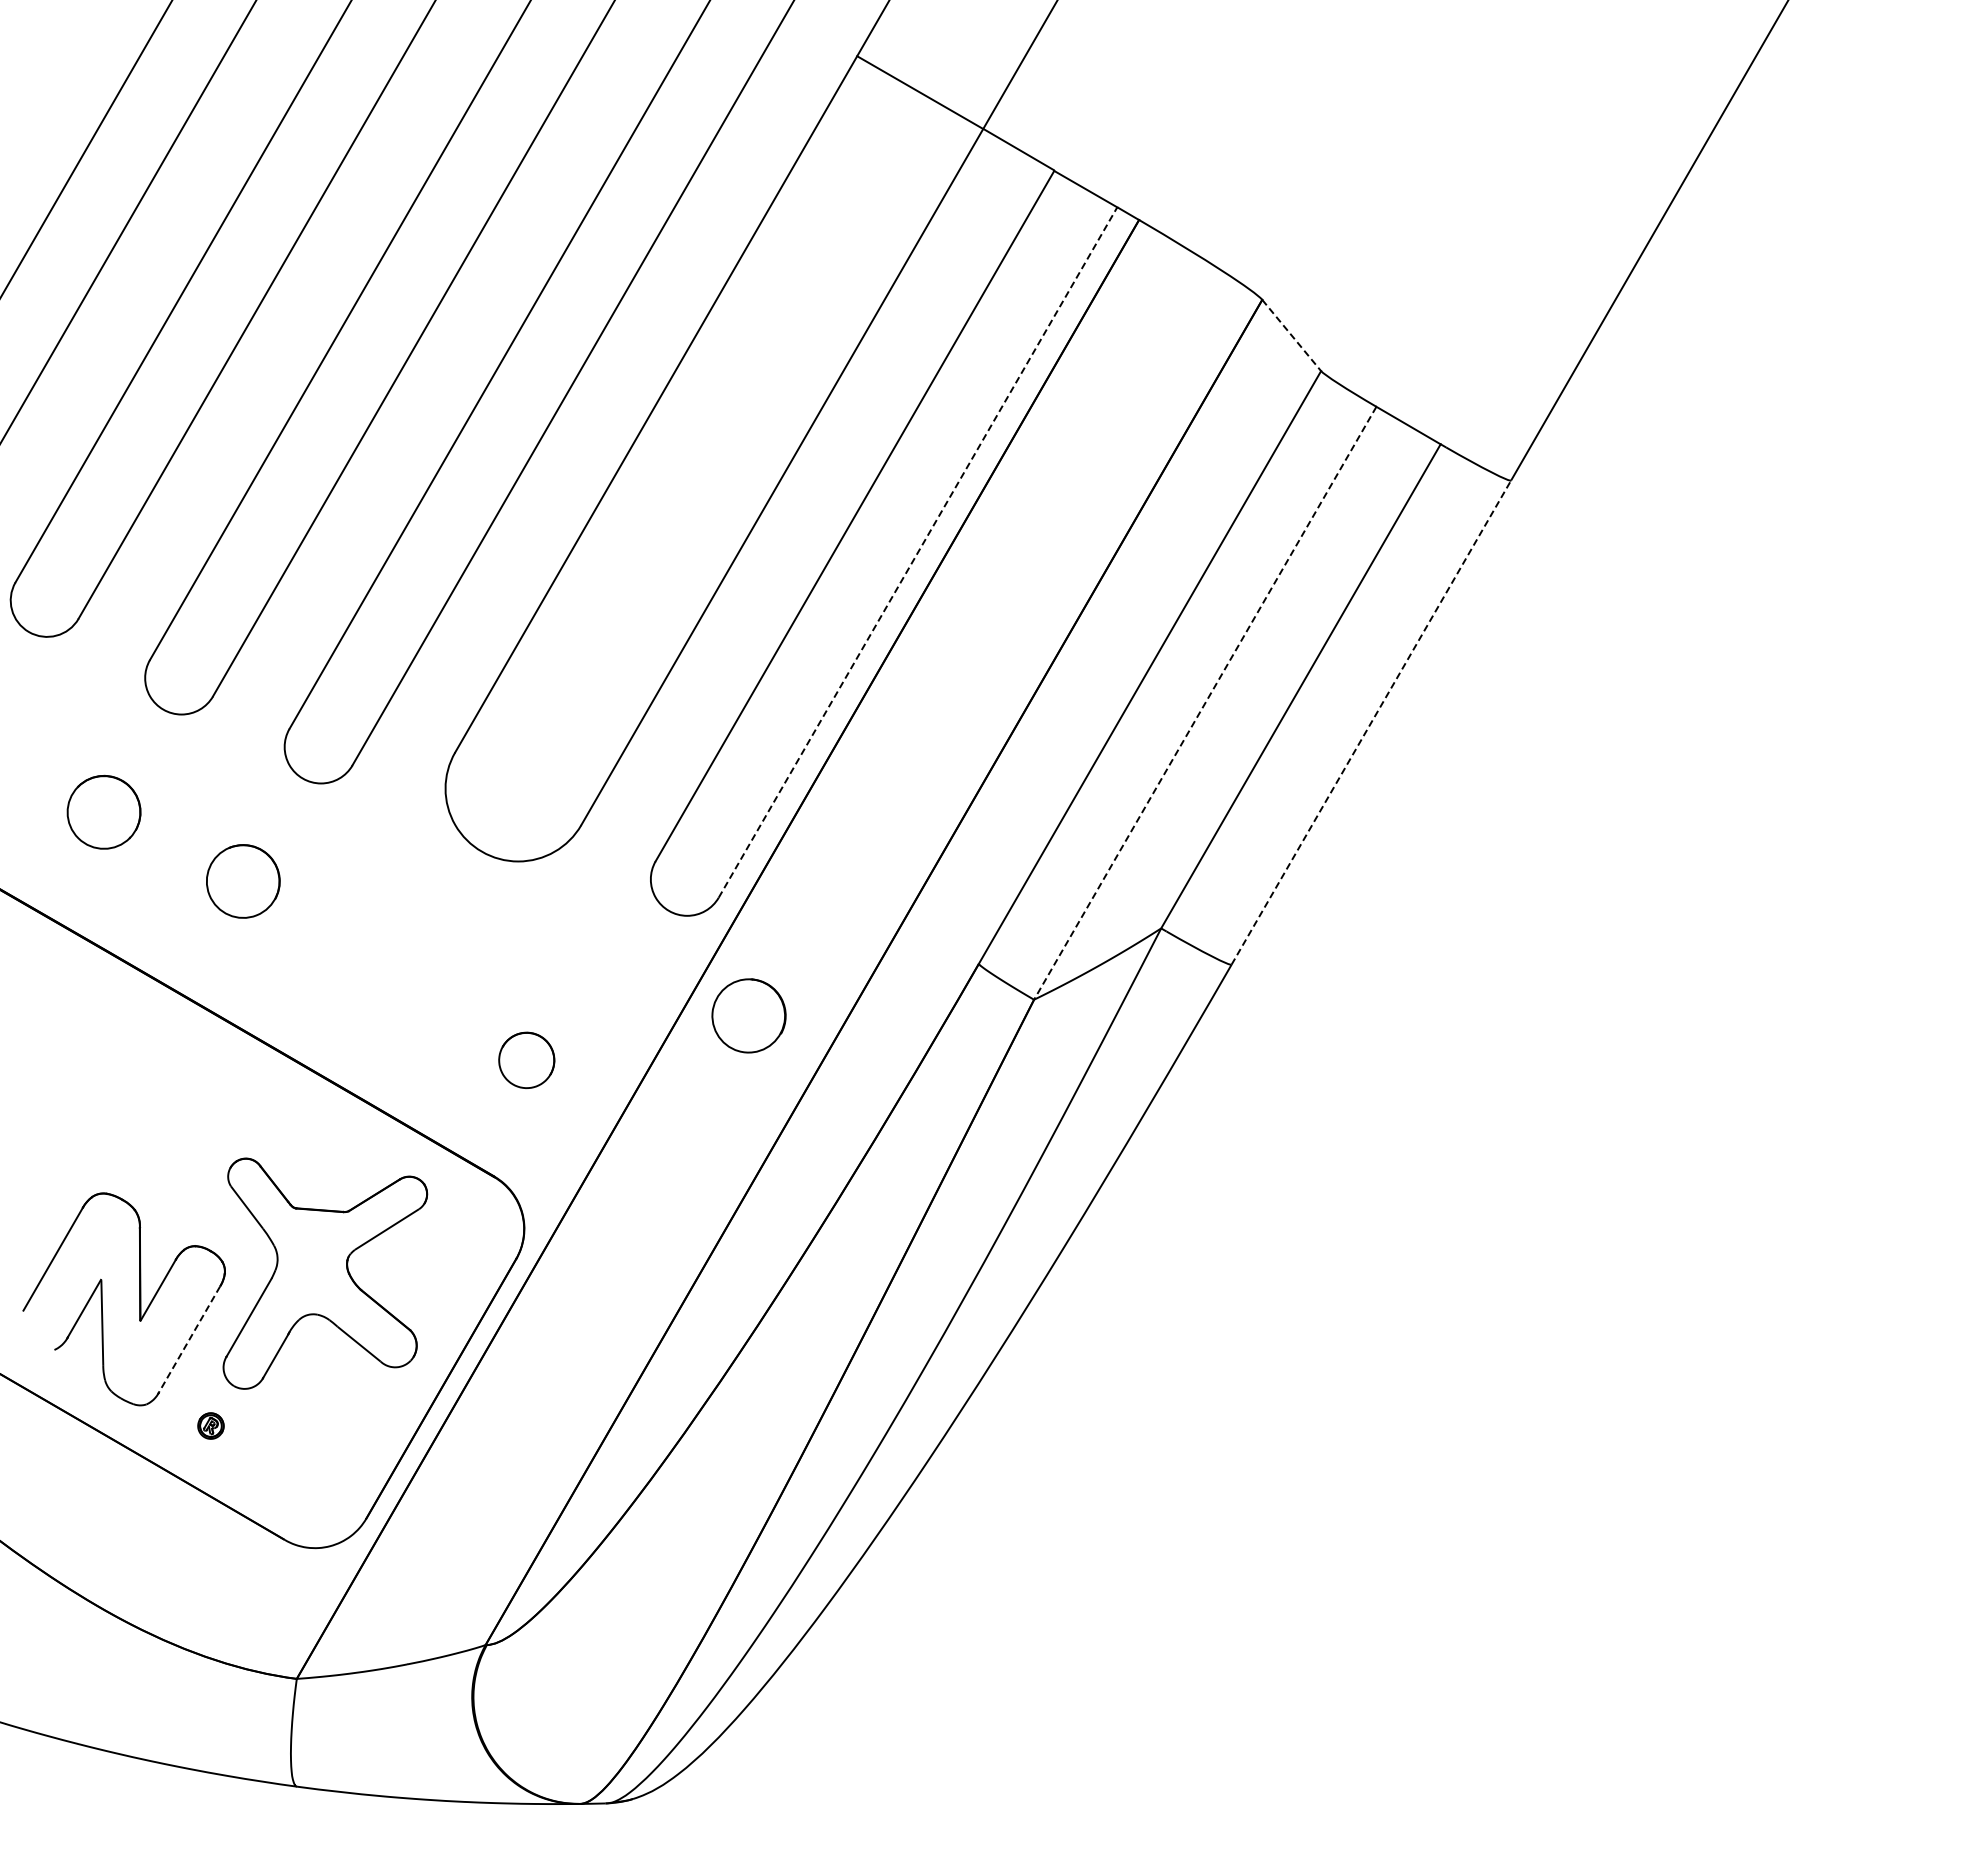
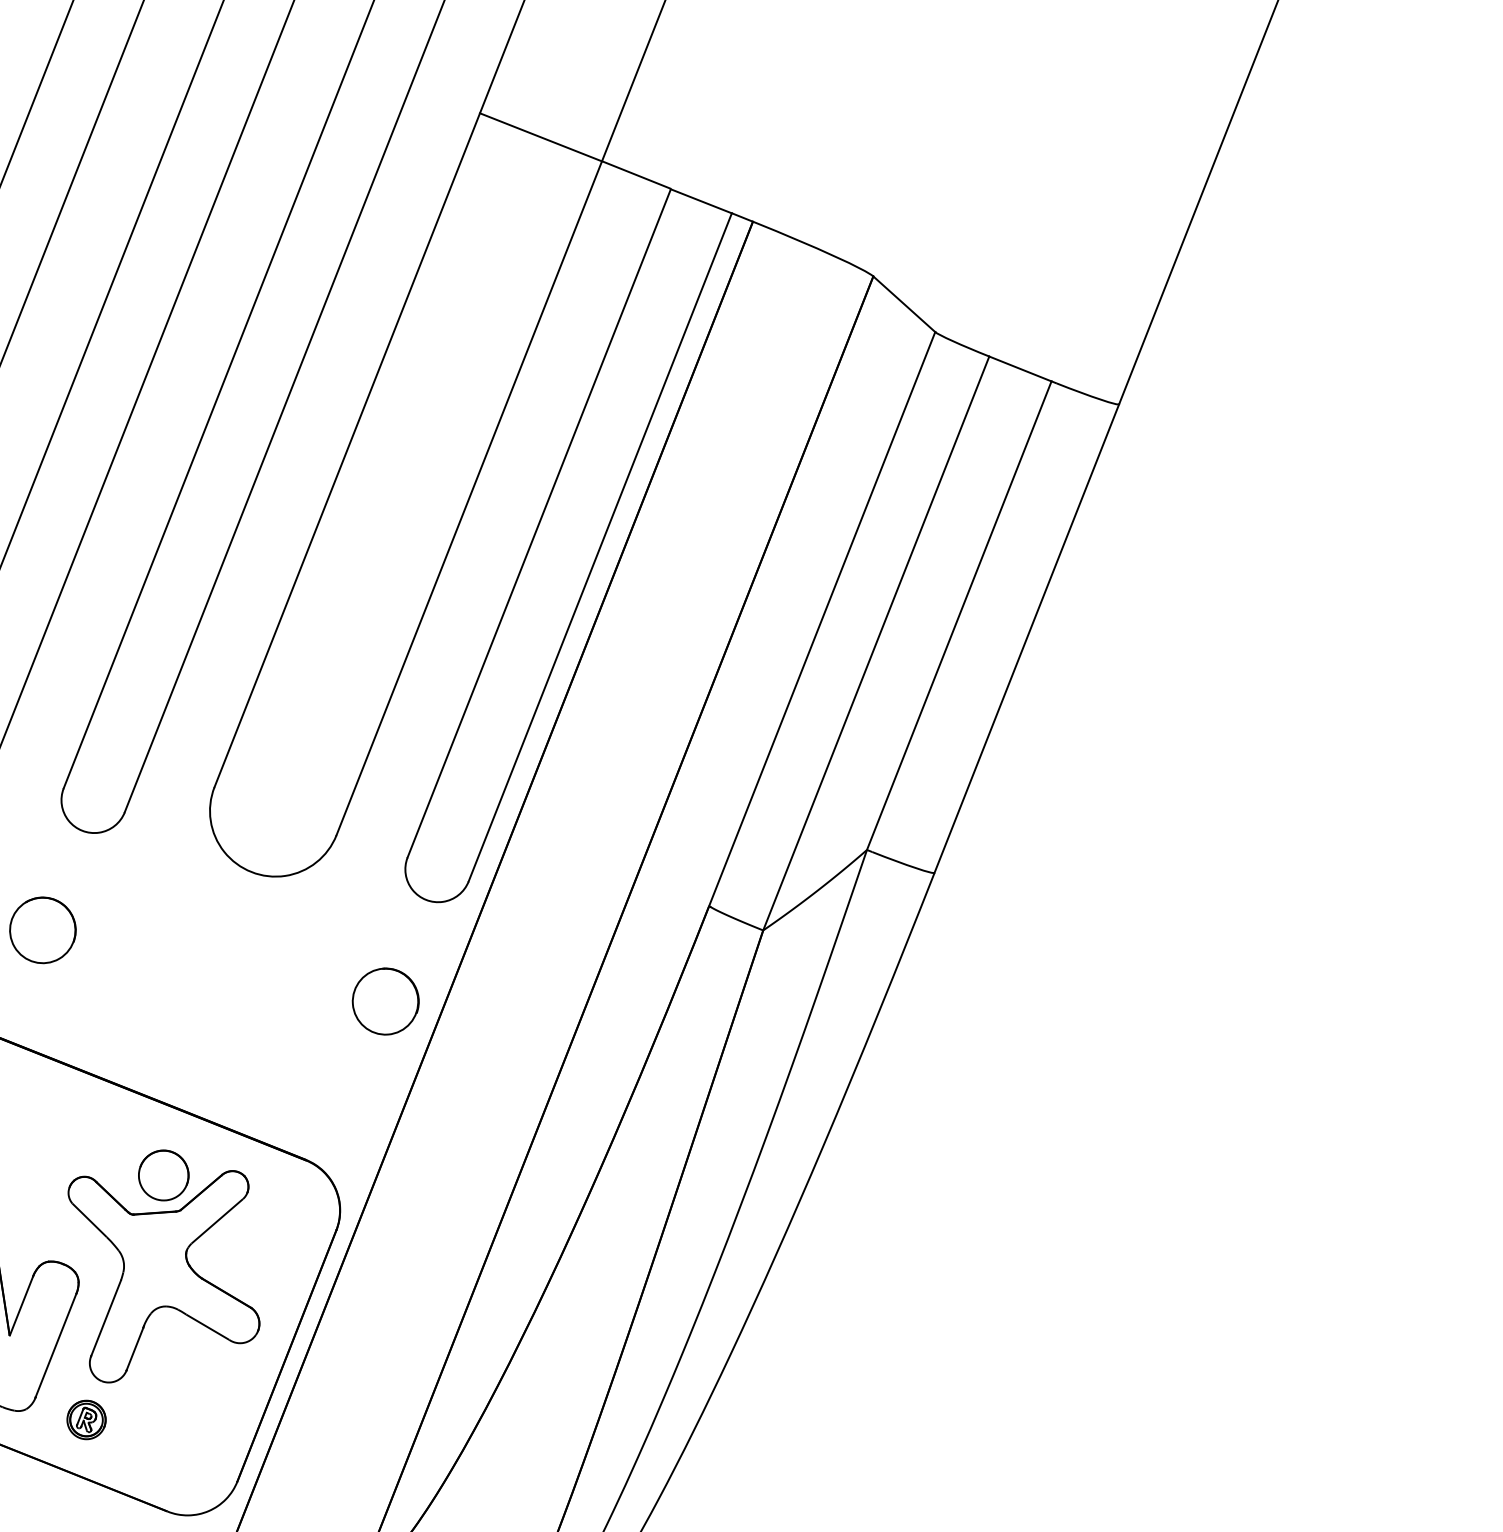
line: (1292, 335) -> (905, 304), dashed -> solid
line: (918, 552) -> (600, 547), dashed -> solid
line: (1205, 703) -> (876, 643), dashed -> solid
line: (1371, 722) -> (1026, 638), dashed -> solid
part: (748, 1015) -> (385, 1001), moved
part: (526, 1059) -> (163, 1174), moved
line: (189, 1339) -> (55, 1345), dashed -> solid
part: (210, 1425) -> (86, 1419), size x1.67

